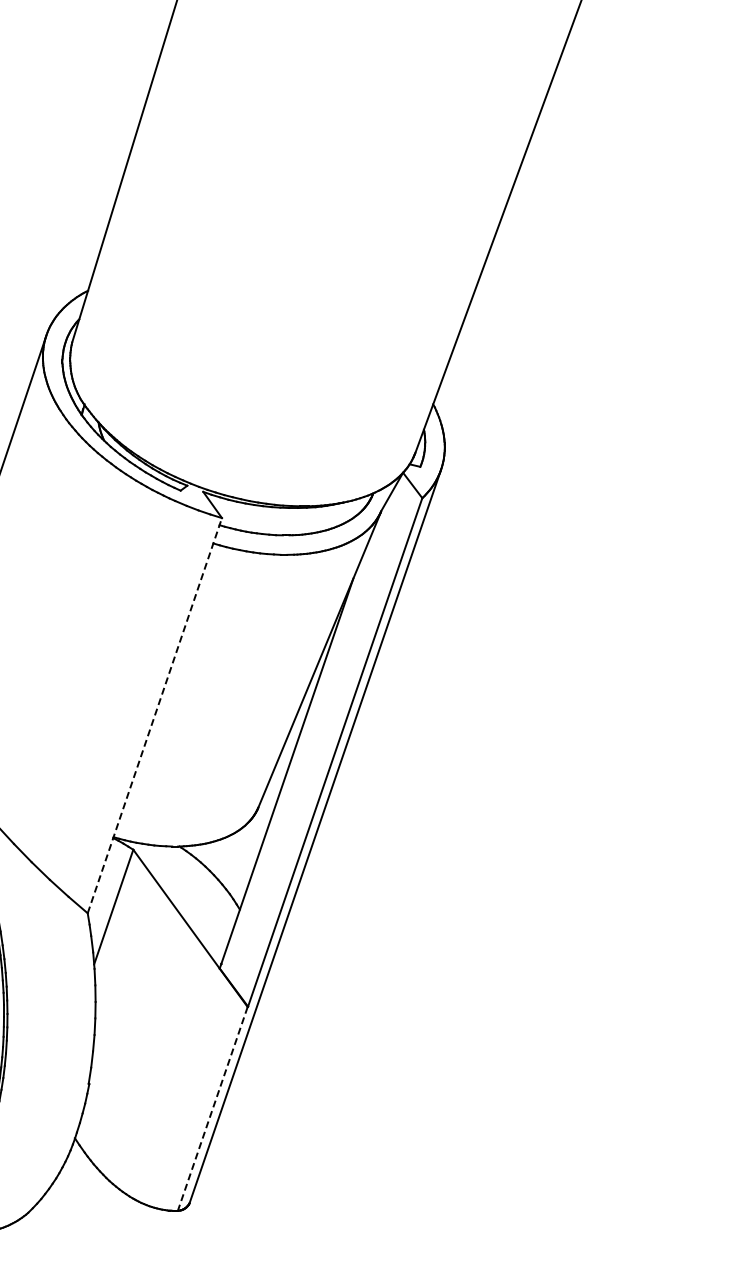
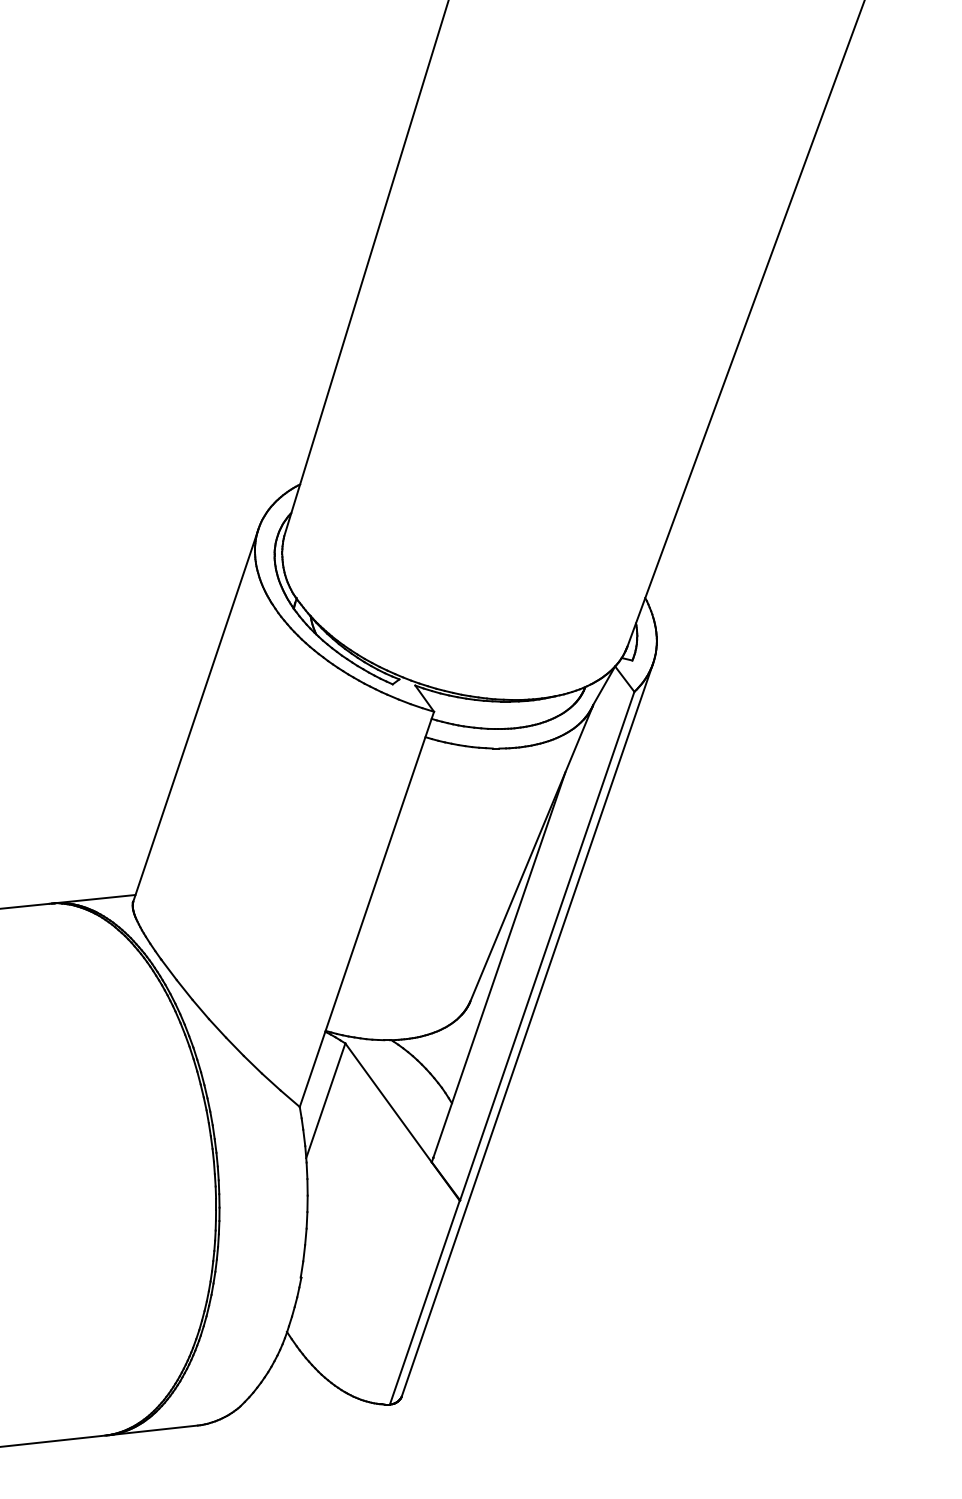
line: (154, 715) -> (366, 909), dashed -> solid
line: (212, 1108) -> (424, 1302), dashed -> solid

